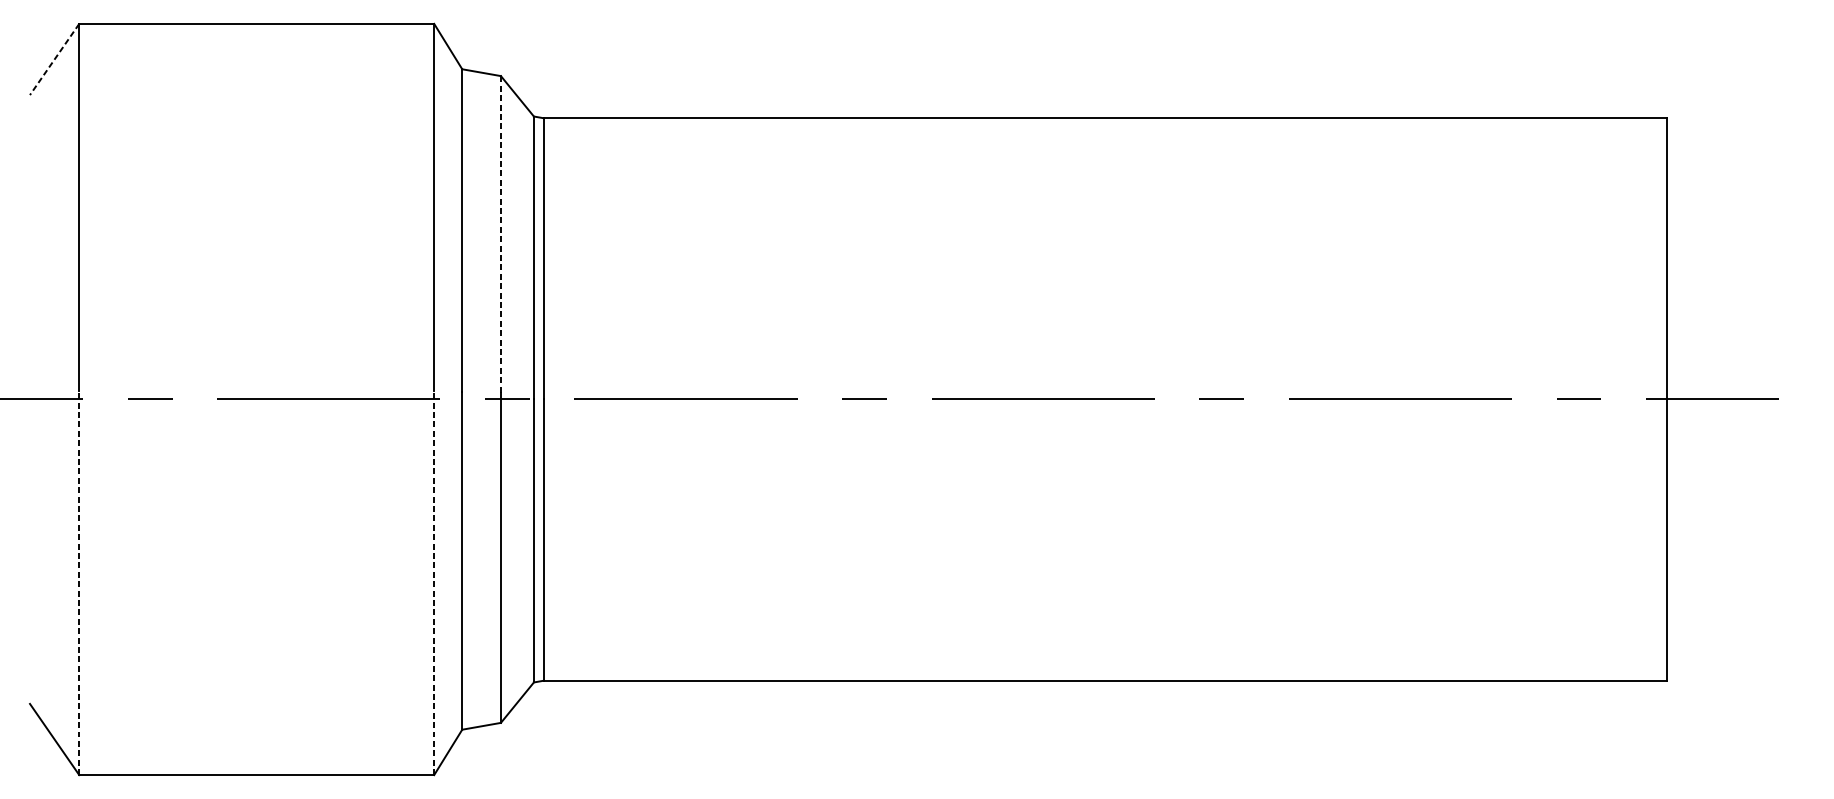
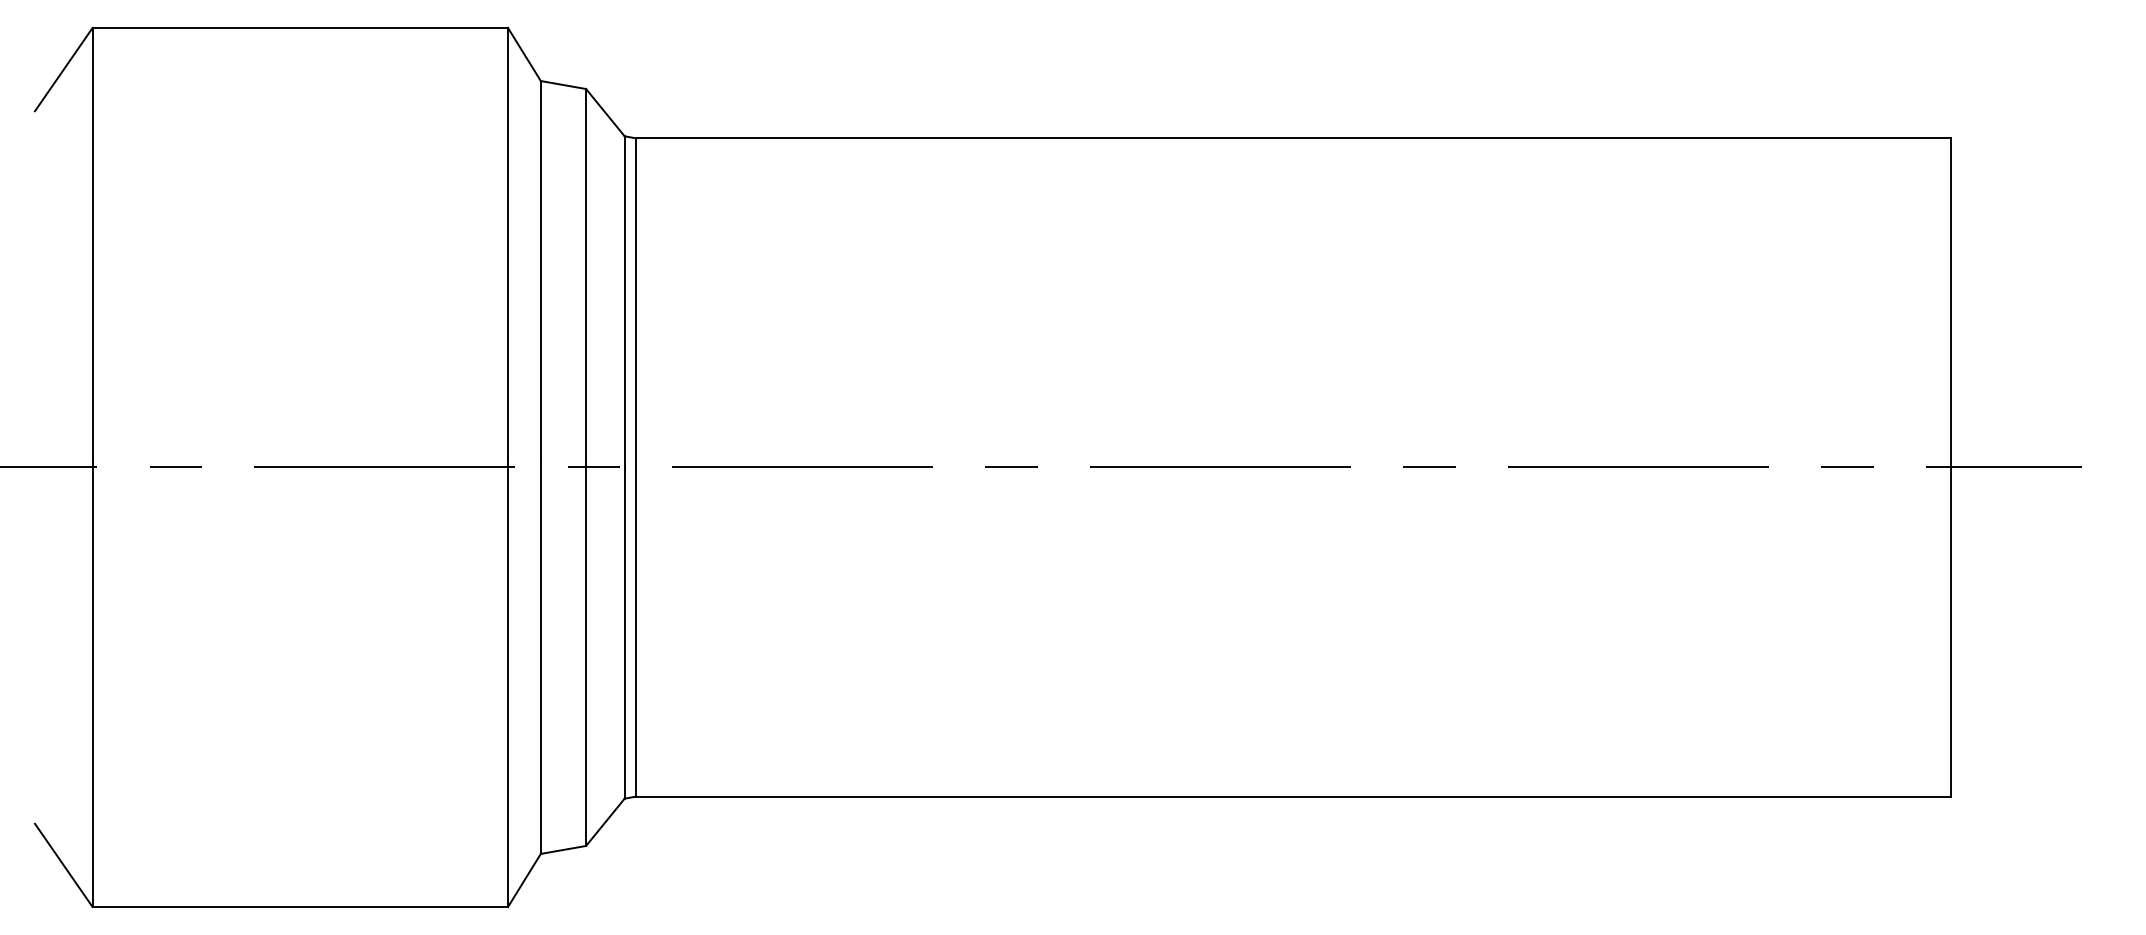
line: (54, 59) -> (63, 69), dashed -> solid
line: (501, 233) -> (586, 273), dashed -> solid
line: (79, 583) -> (92, 682), dashed -> solid
line: (434, 583) -> (508, 682), dashed -> solid

